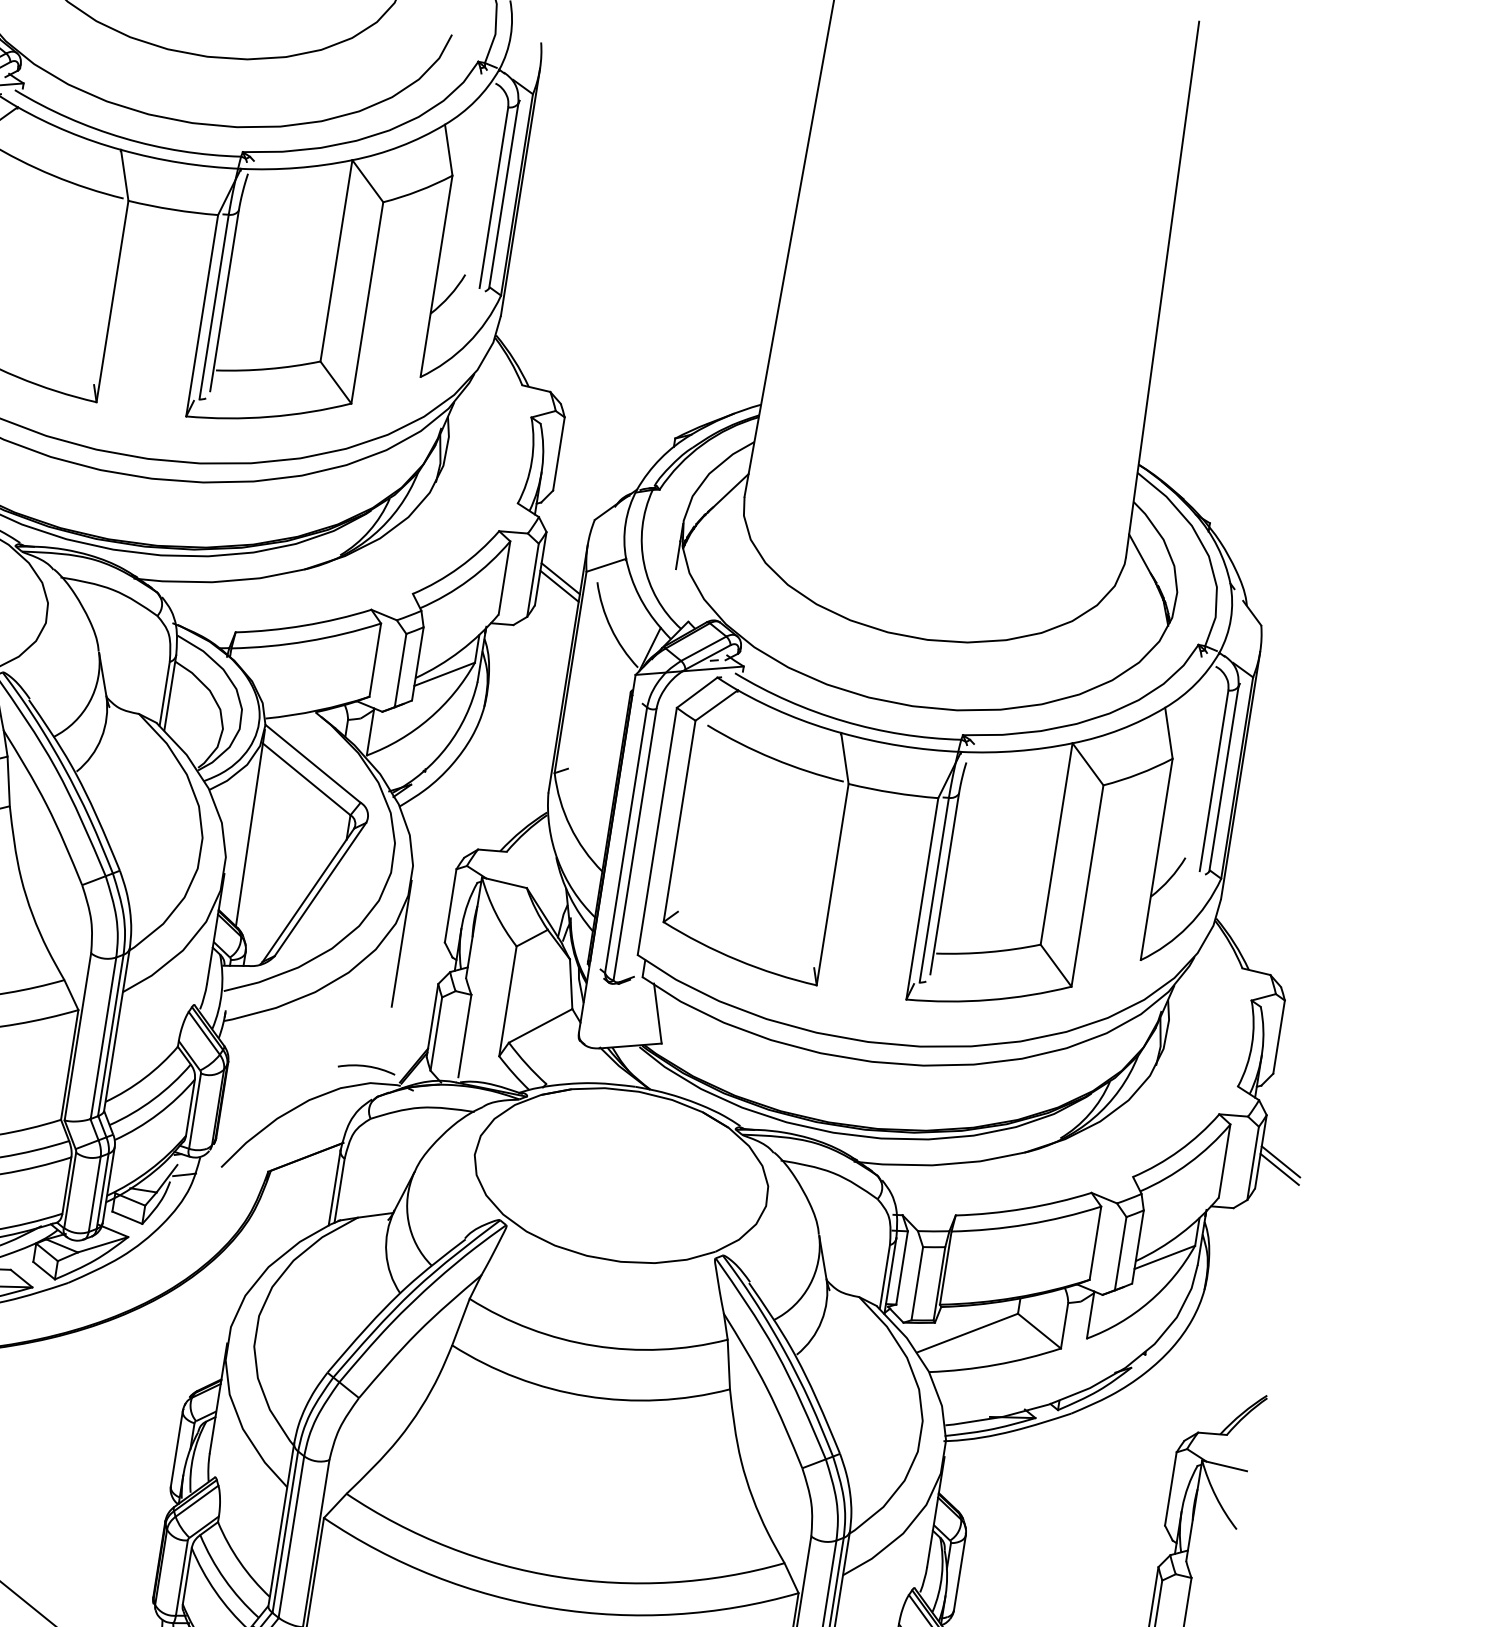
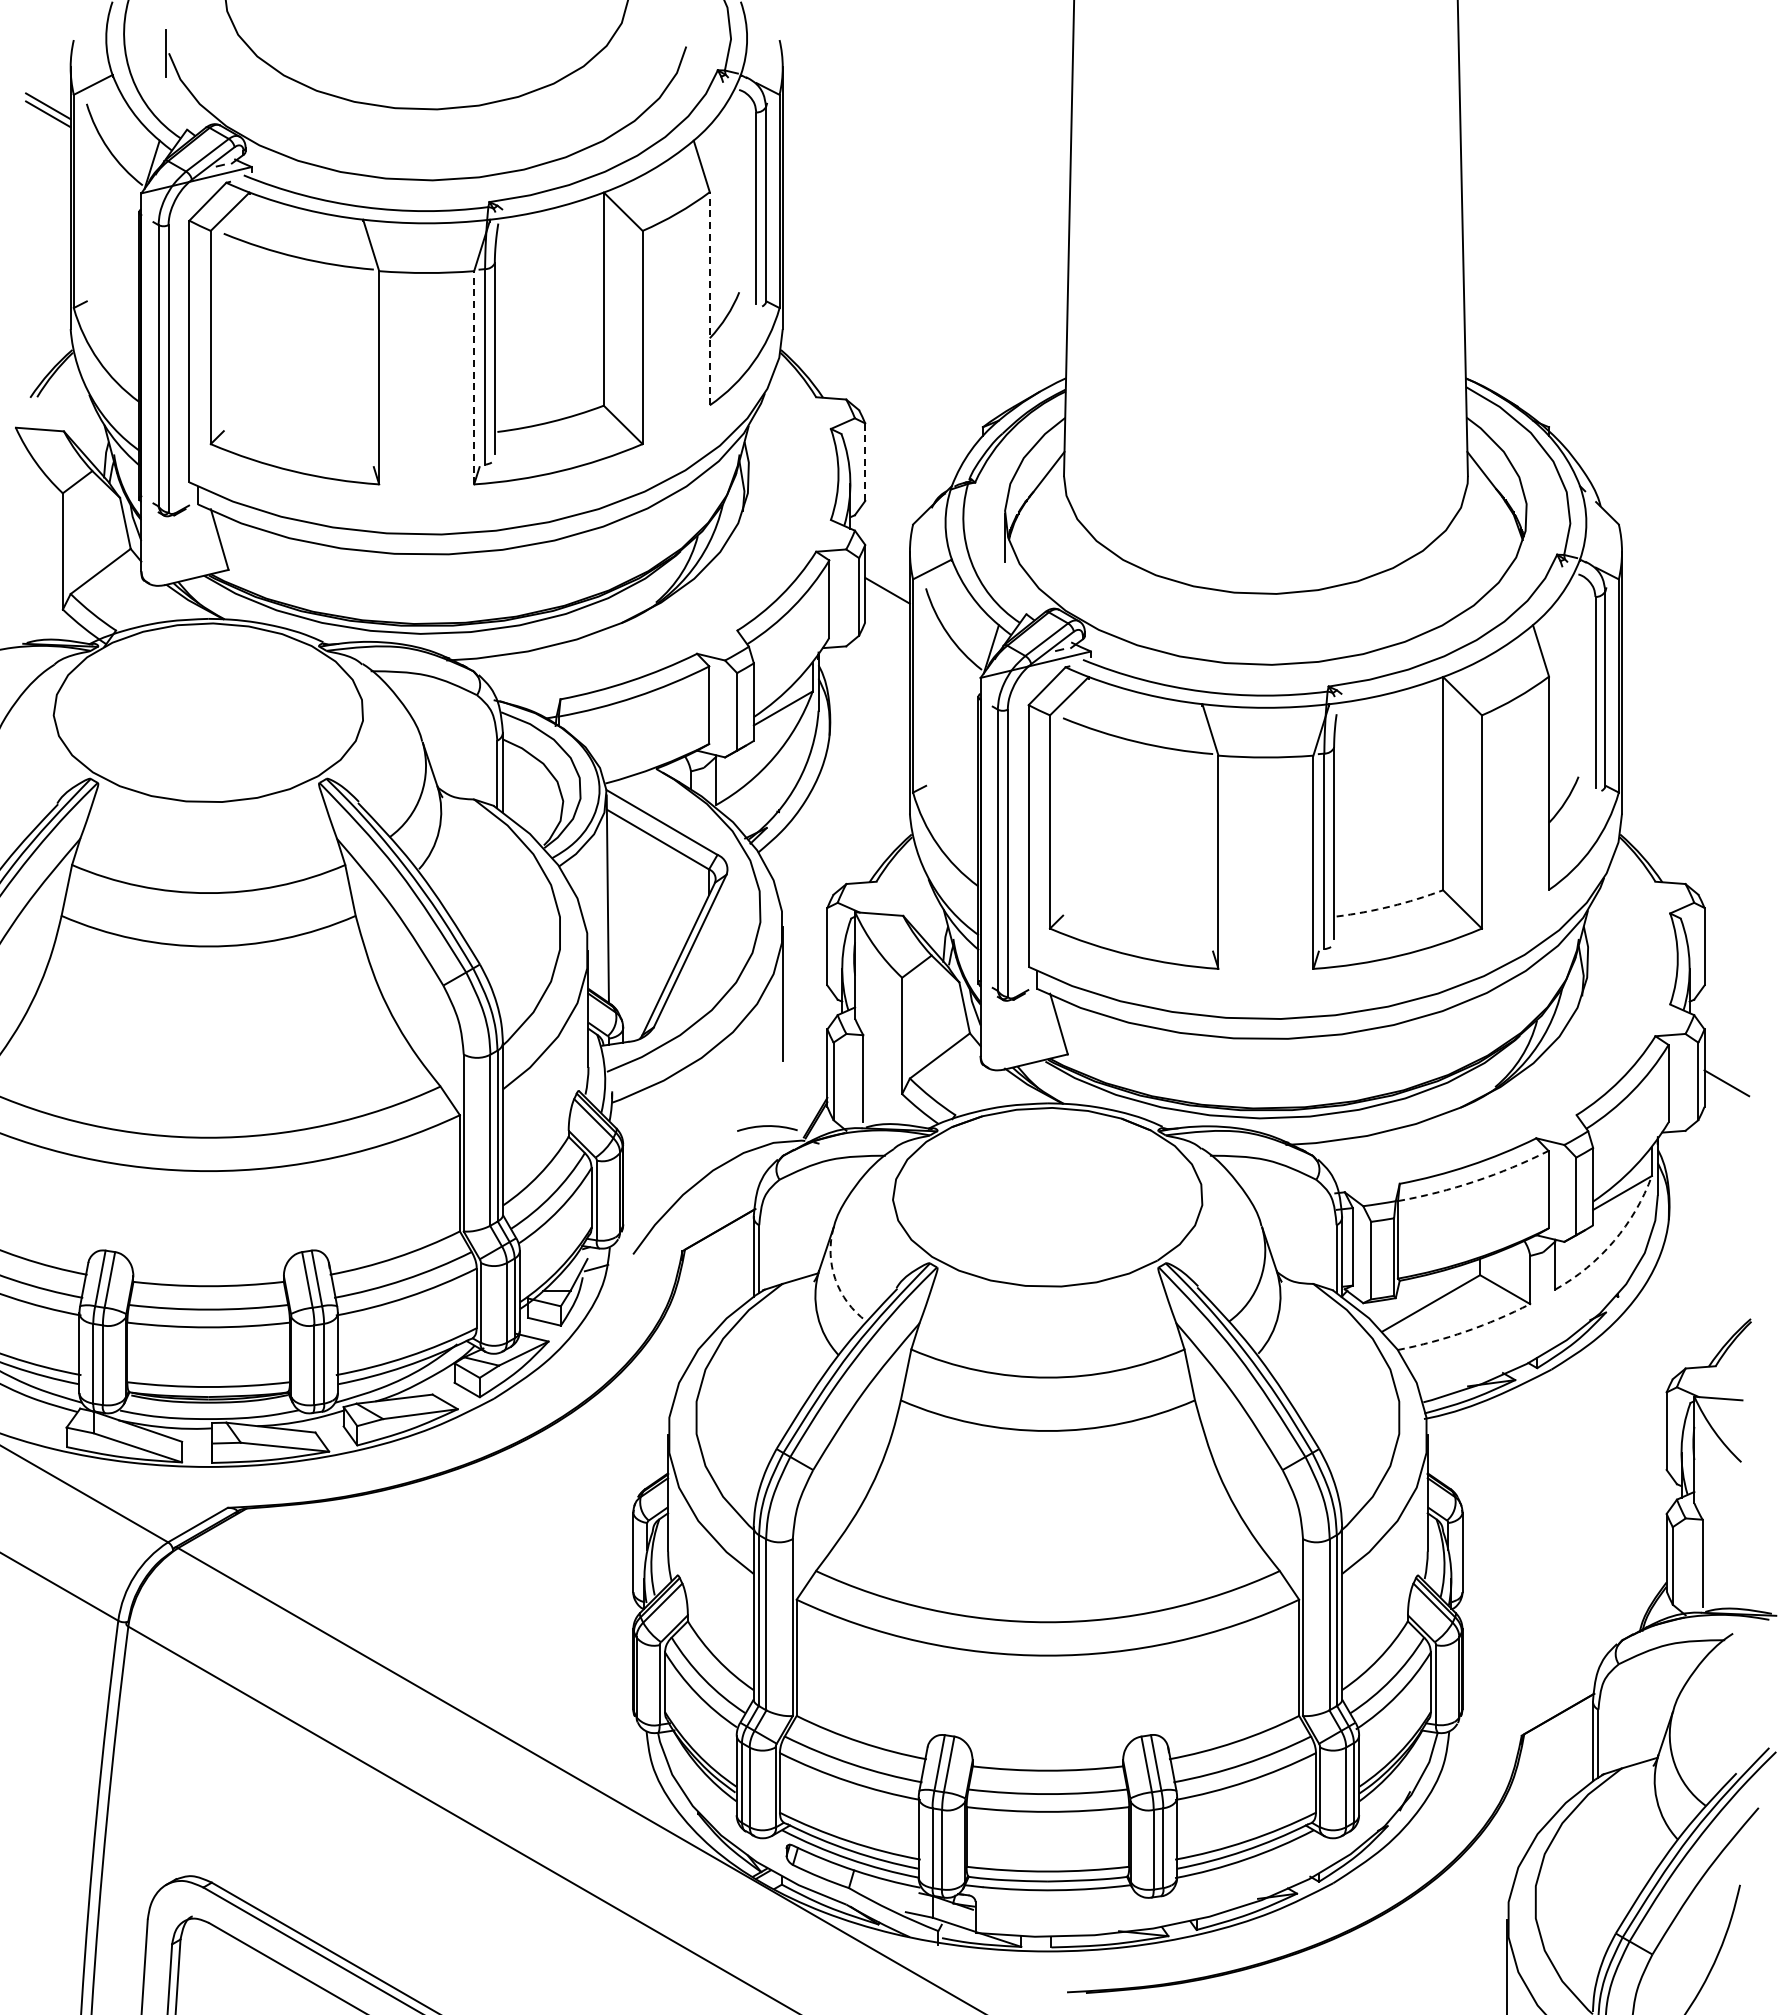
line: (436, 276) -> (709, 298), solid -> dashed
line: (202, 315) -> (474, 377), solid -> dashed
line: (559, 454) -> (865, 462), solid -> dashed
line: (559, 586) -> (887, 598), removed
arc: (988, 952) -> (1390, 906), solid -> dashed
line: (1280, 1162) -> (1726, 1075), removed
arc: (408, 1221) -> (835, 1279), solid -> dashed
arc: (1027, 1224) -> (1475, 1181), solid -> dashed
arc: (1149, 1301) -> (1613, 1241), solid -> dashed
arc: (995, 1364) -> (1465, 1331), solid -> dashed

